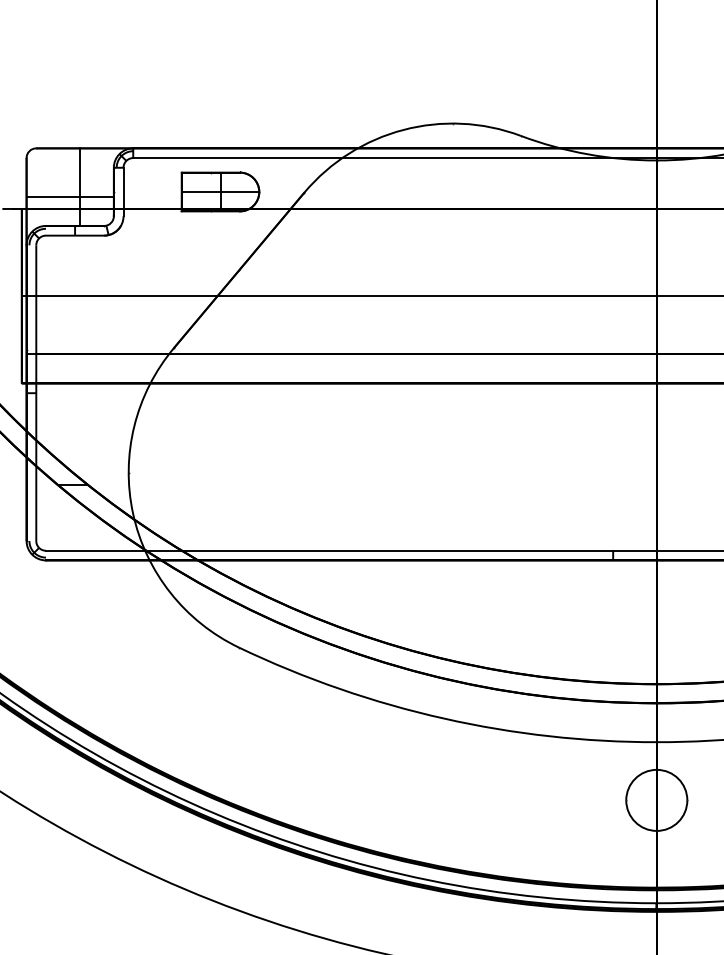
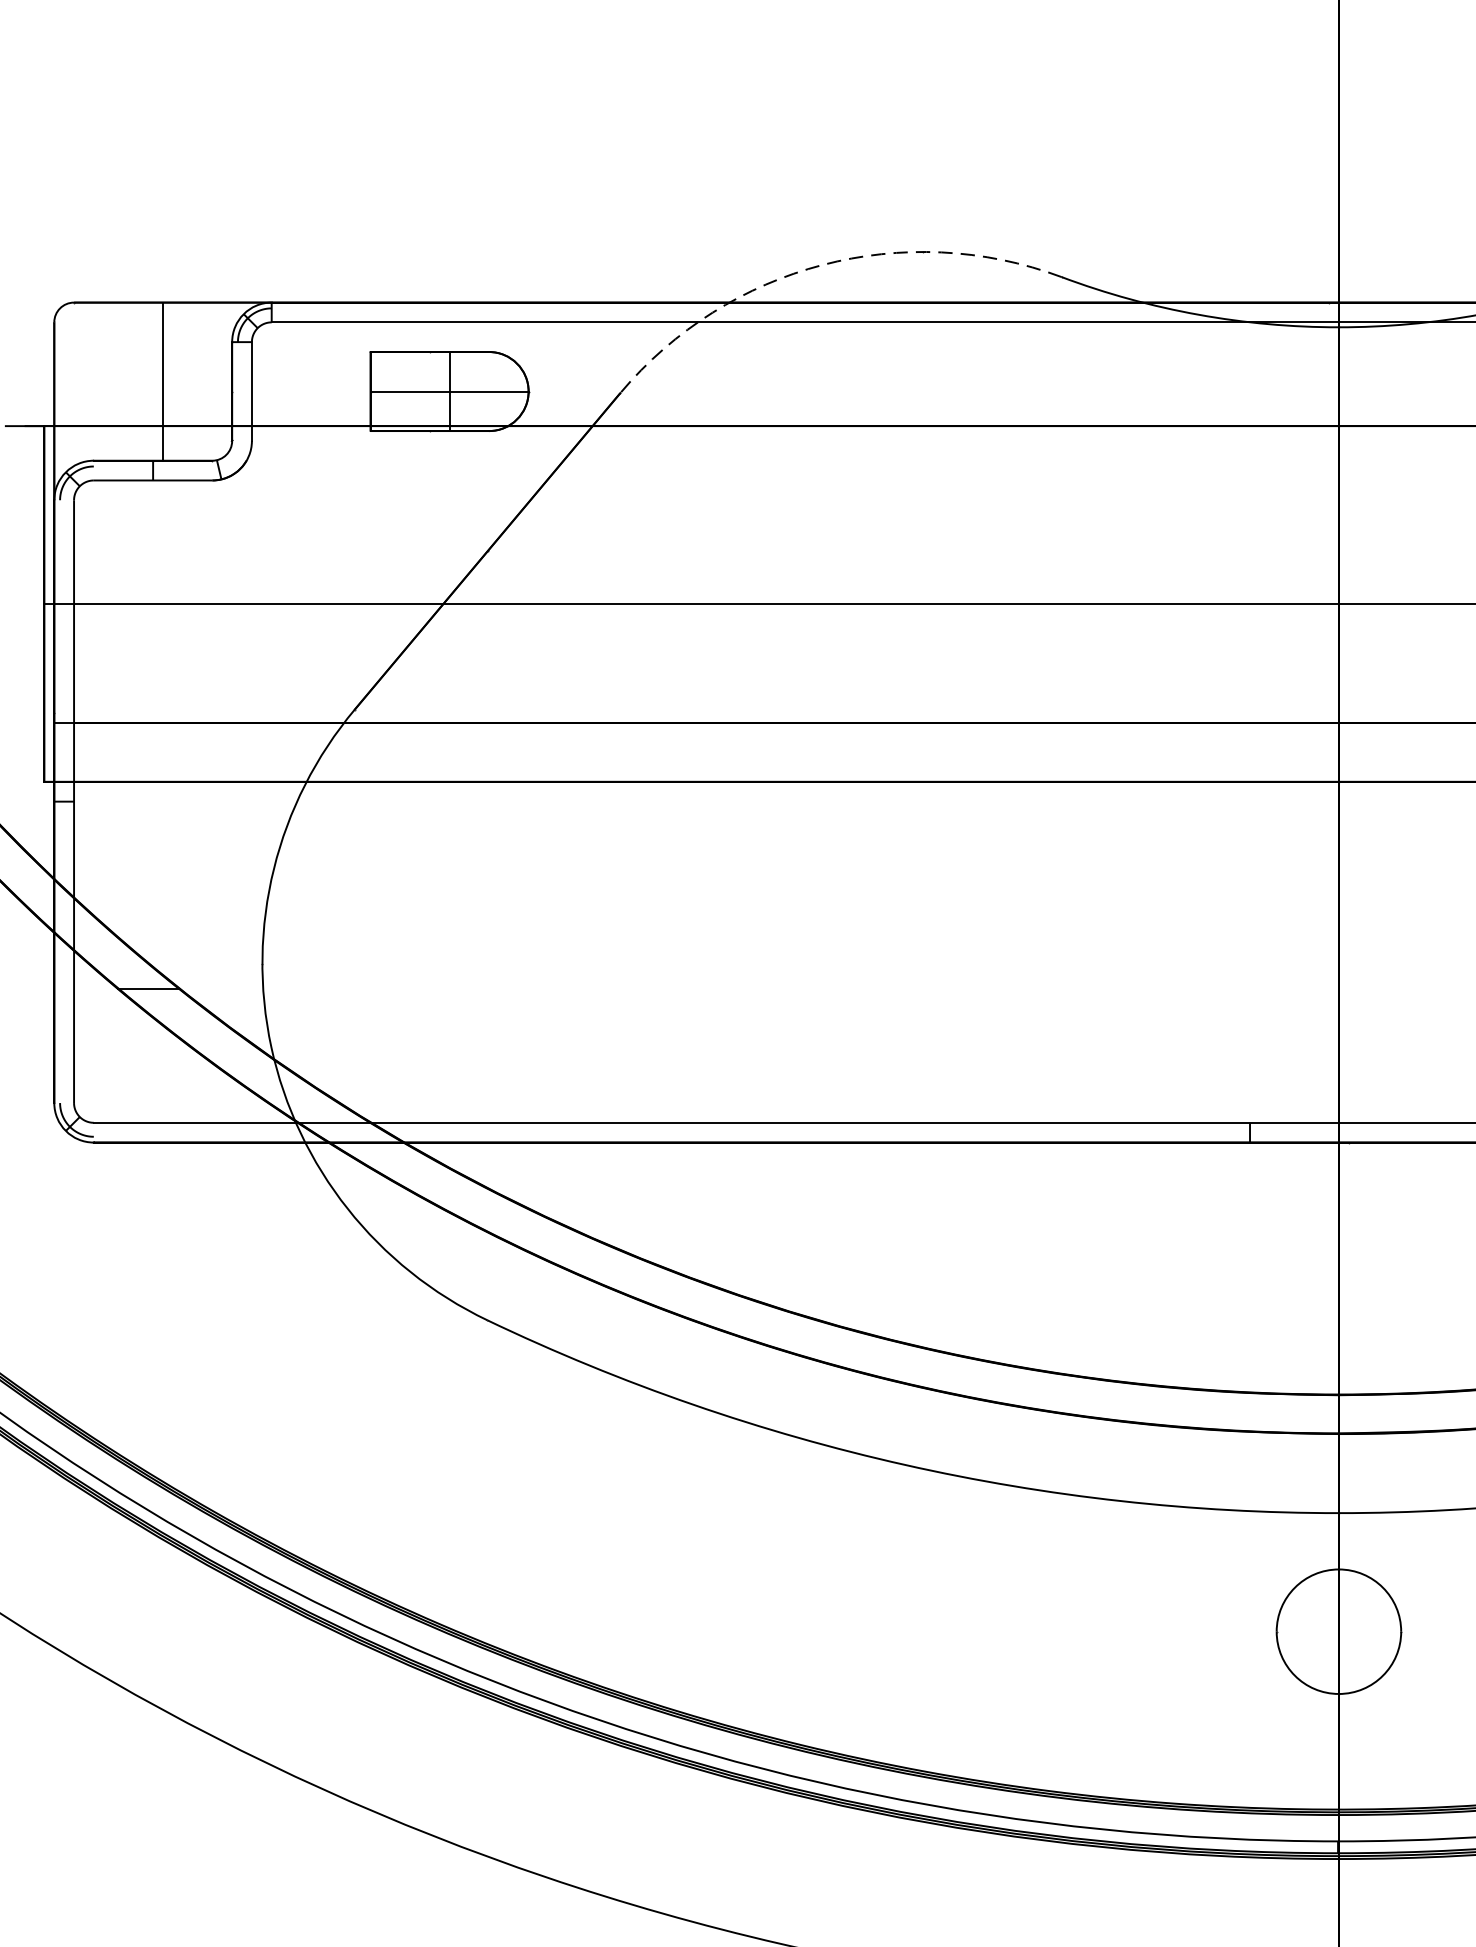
arc: (403, 129) -> (822, 264), solid -> dashed
line: (69, 196) -> (141, 400), removed

